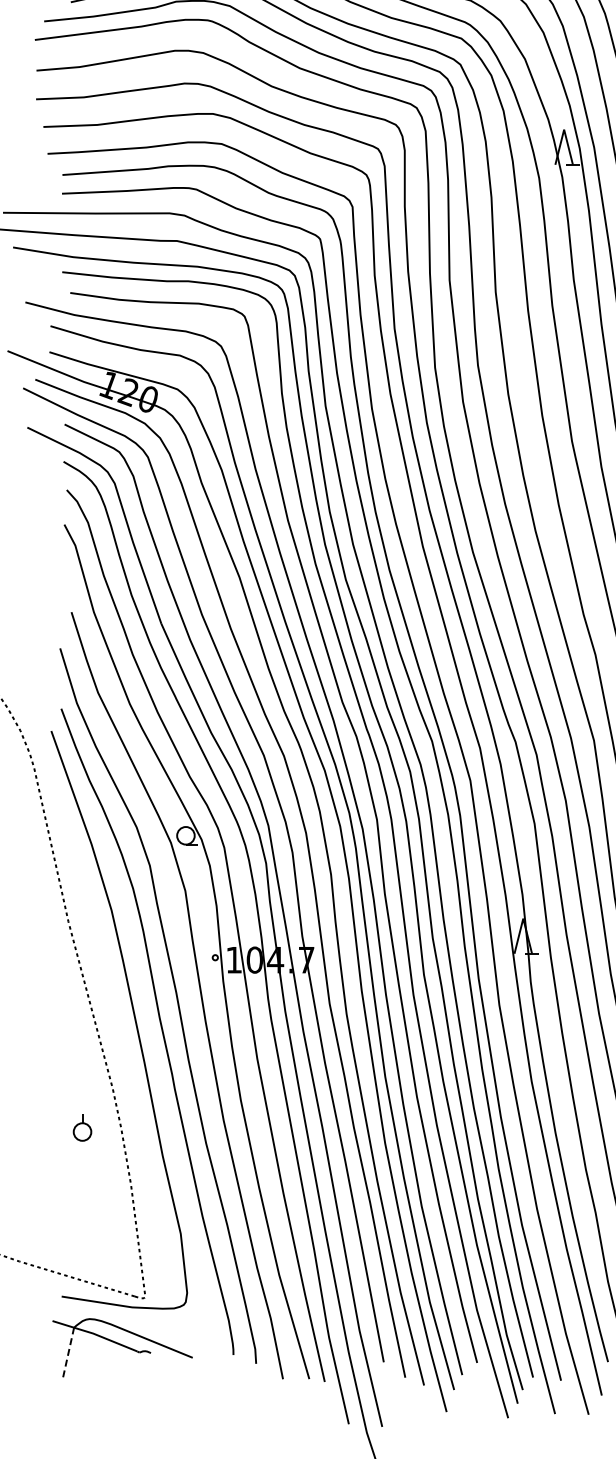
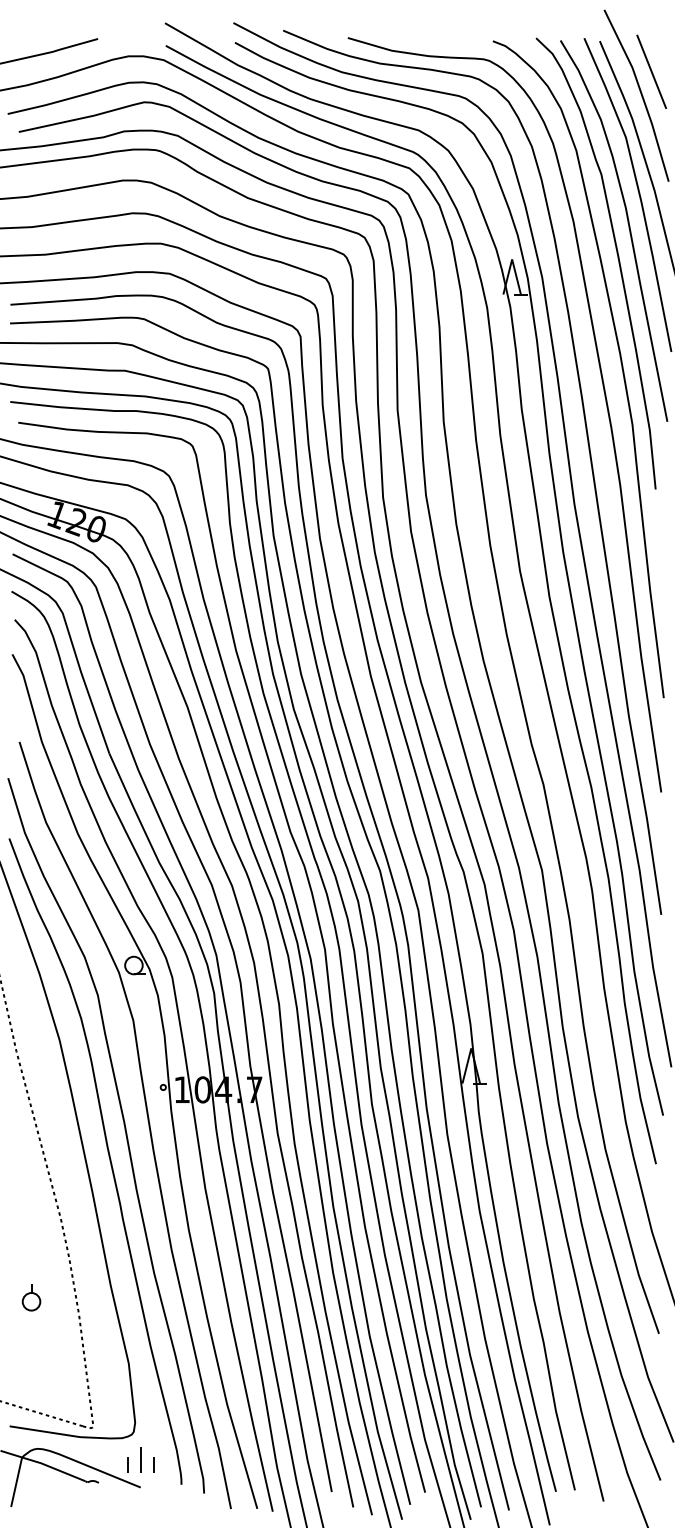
part: (82, 1127) -> (31, 1297), moved
part: (192, 1329) -> (140, 1459), added
line: (68, 1351) -> (16, 1481), dashed -> solid

